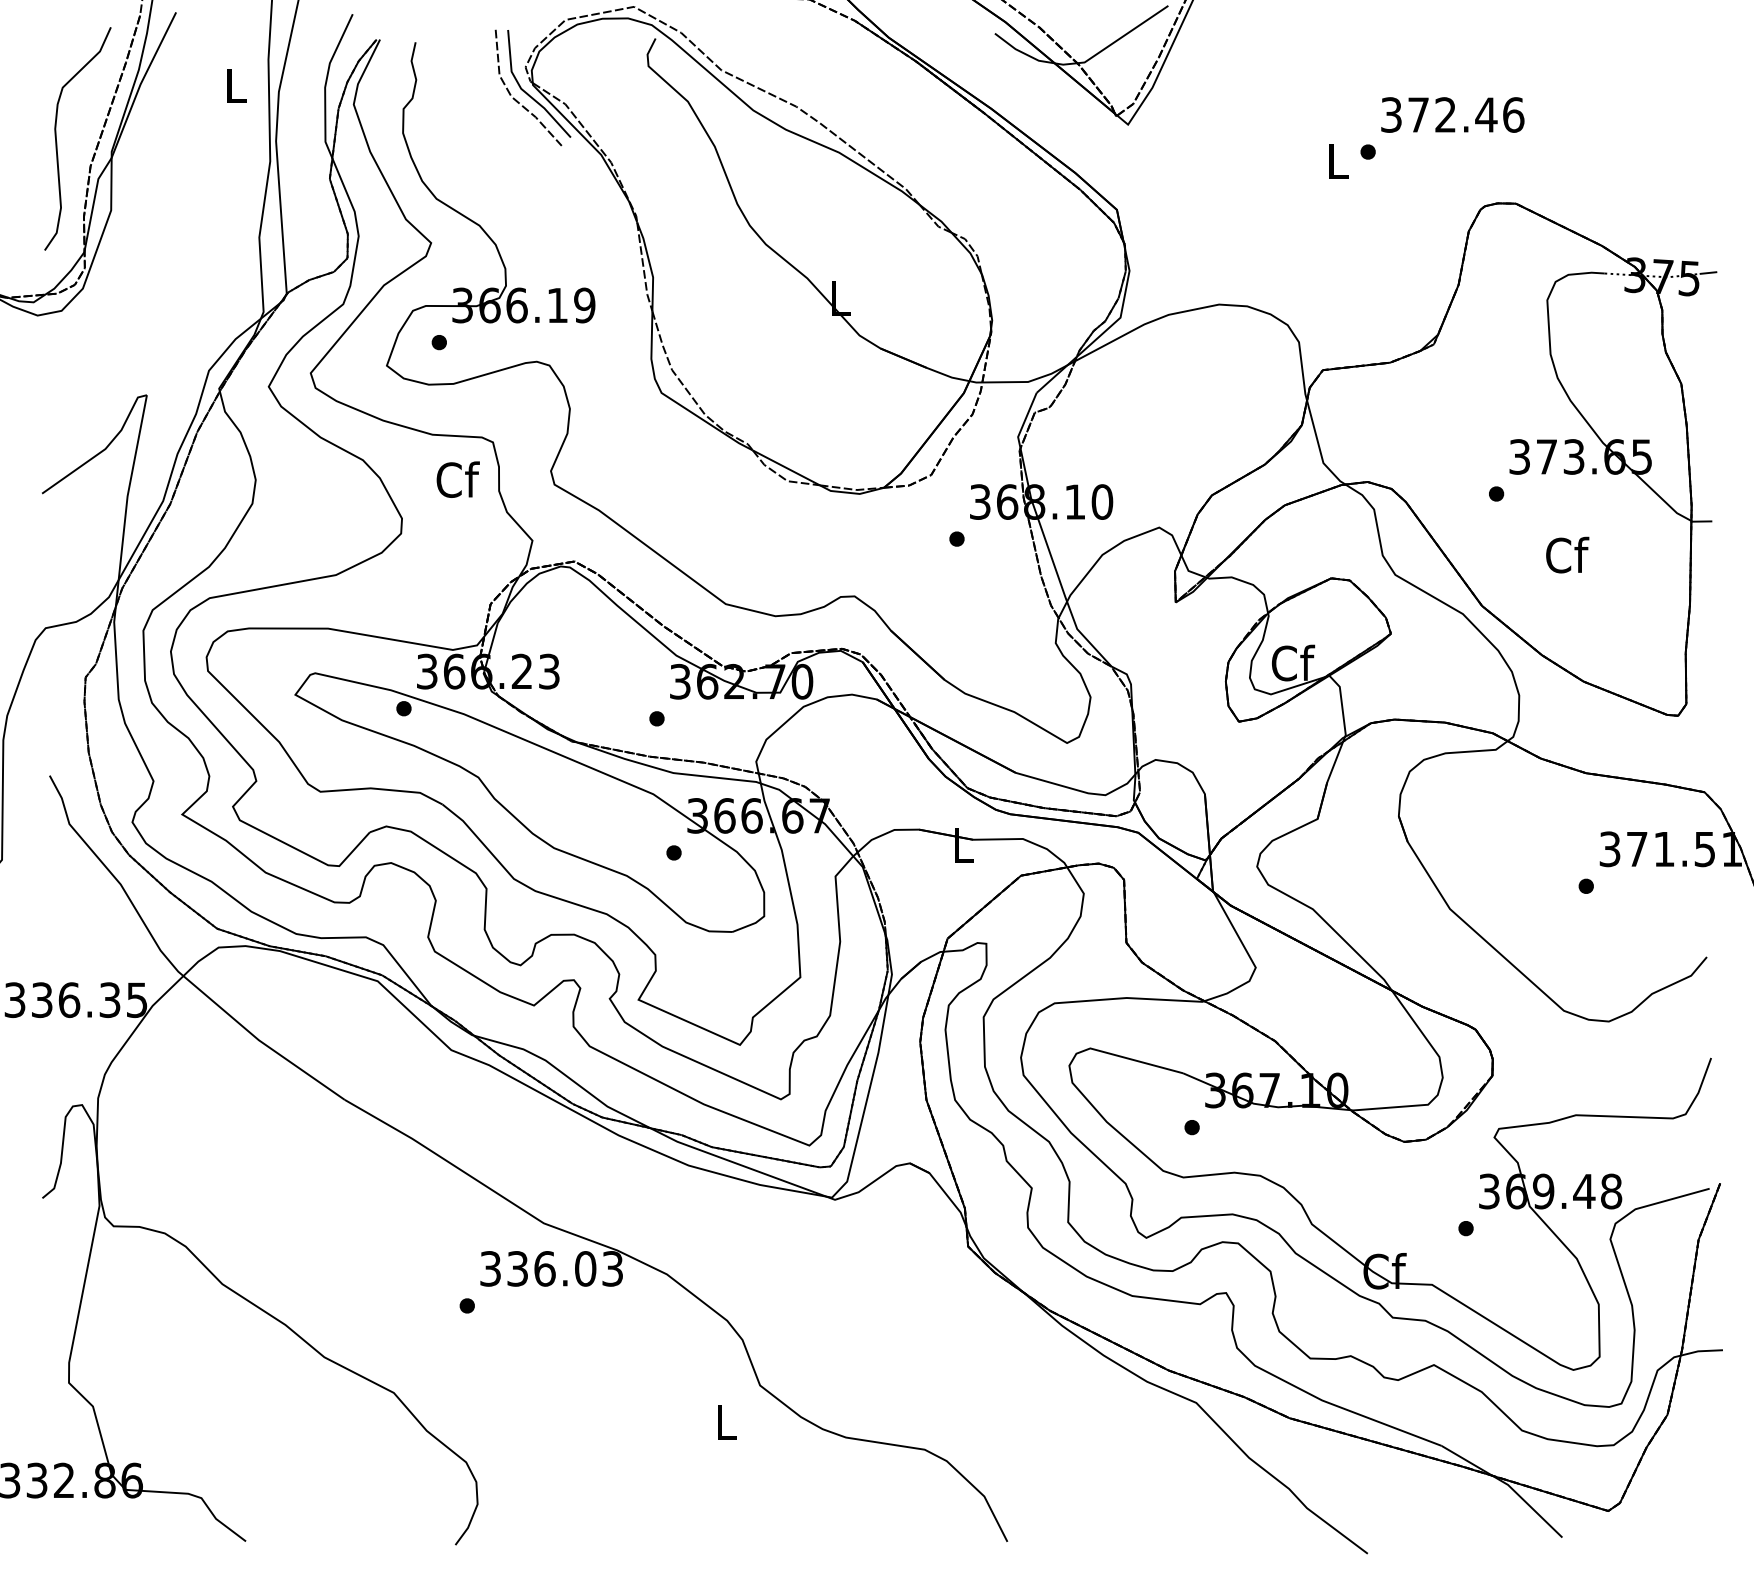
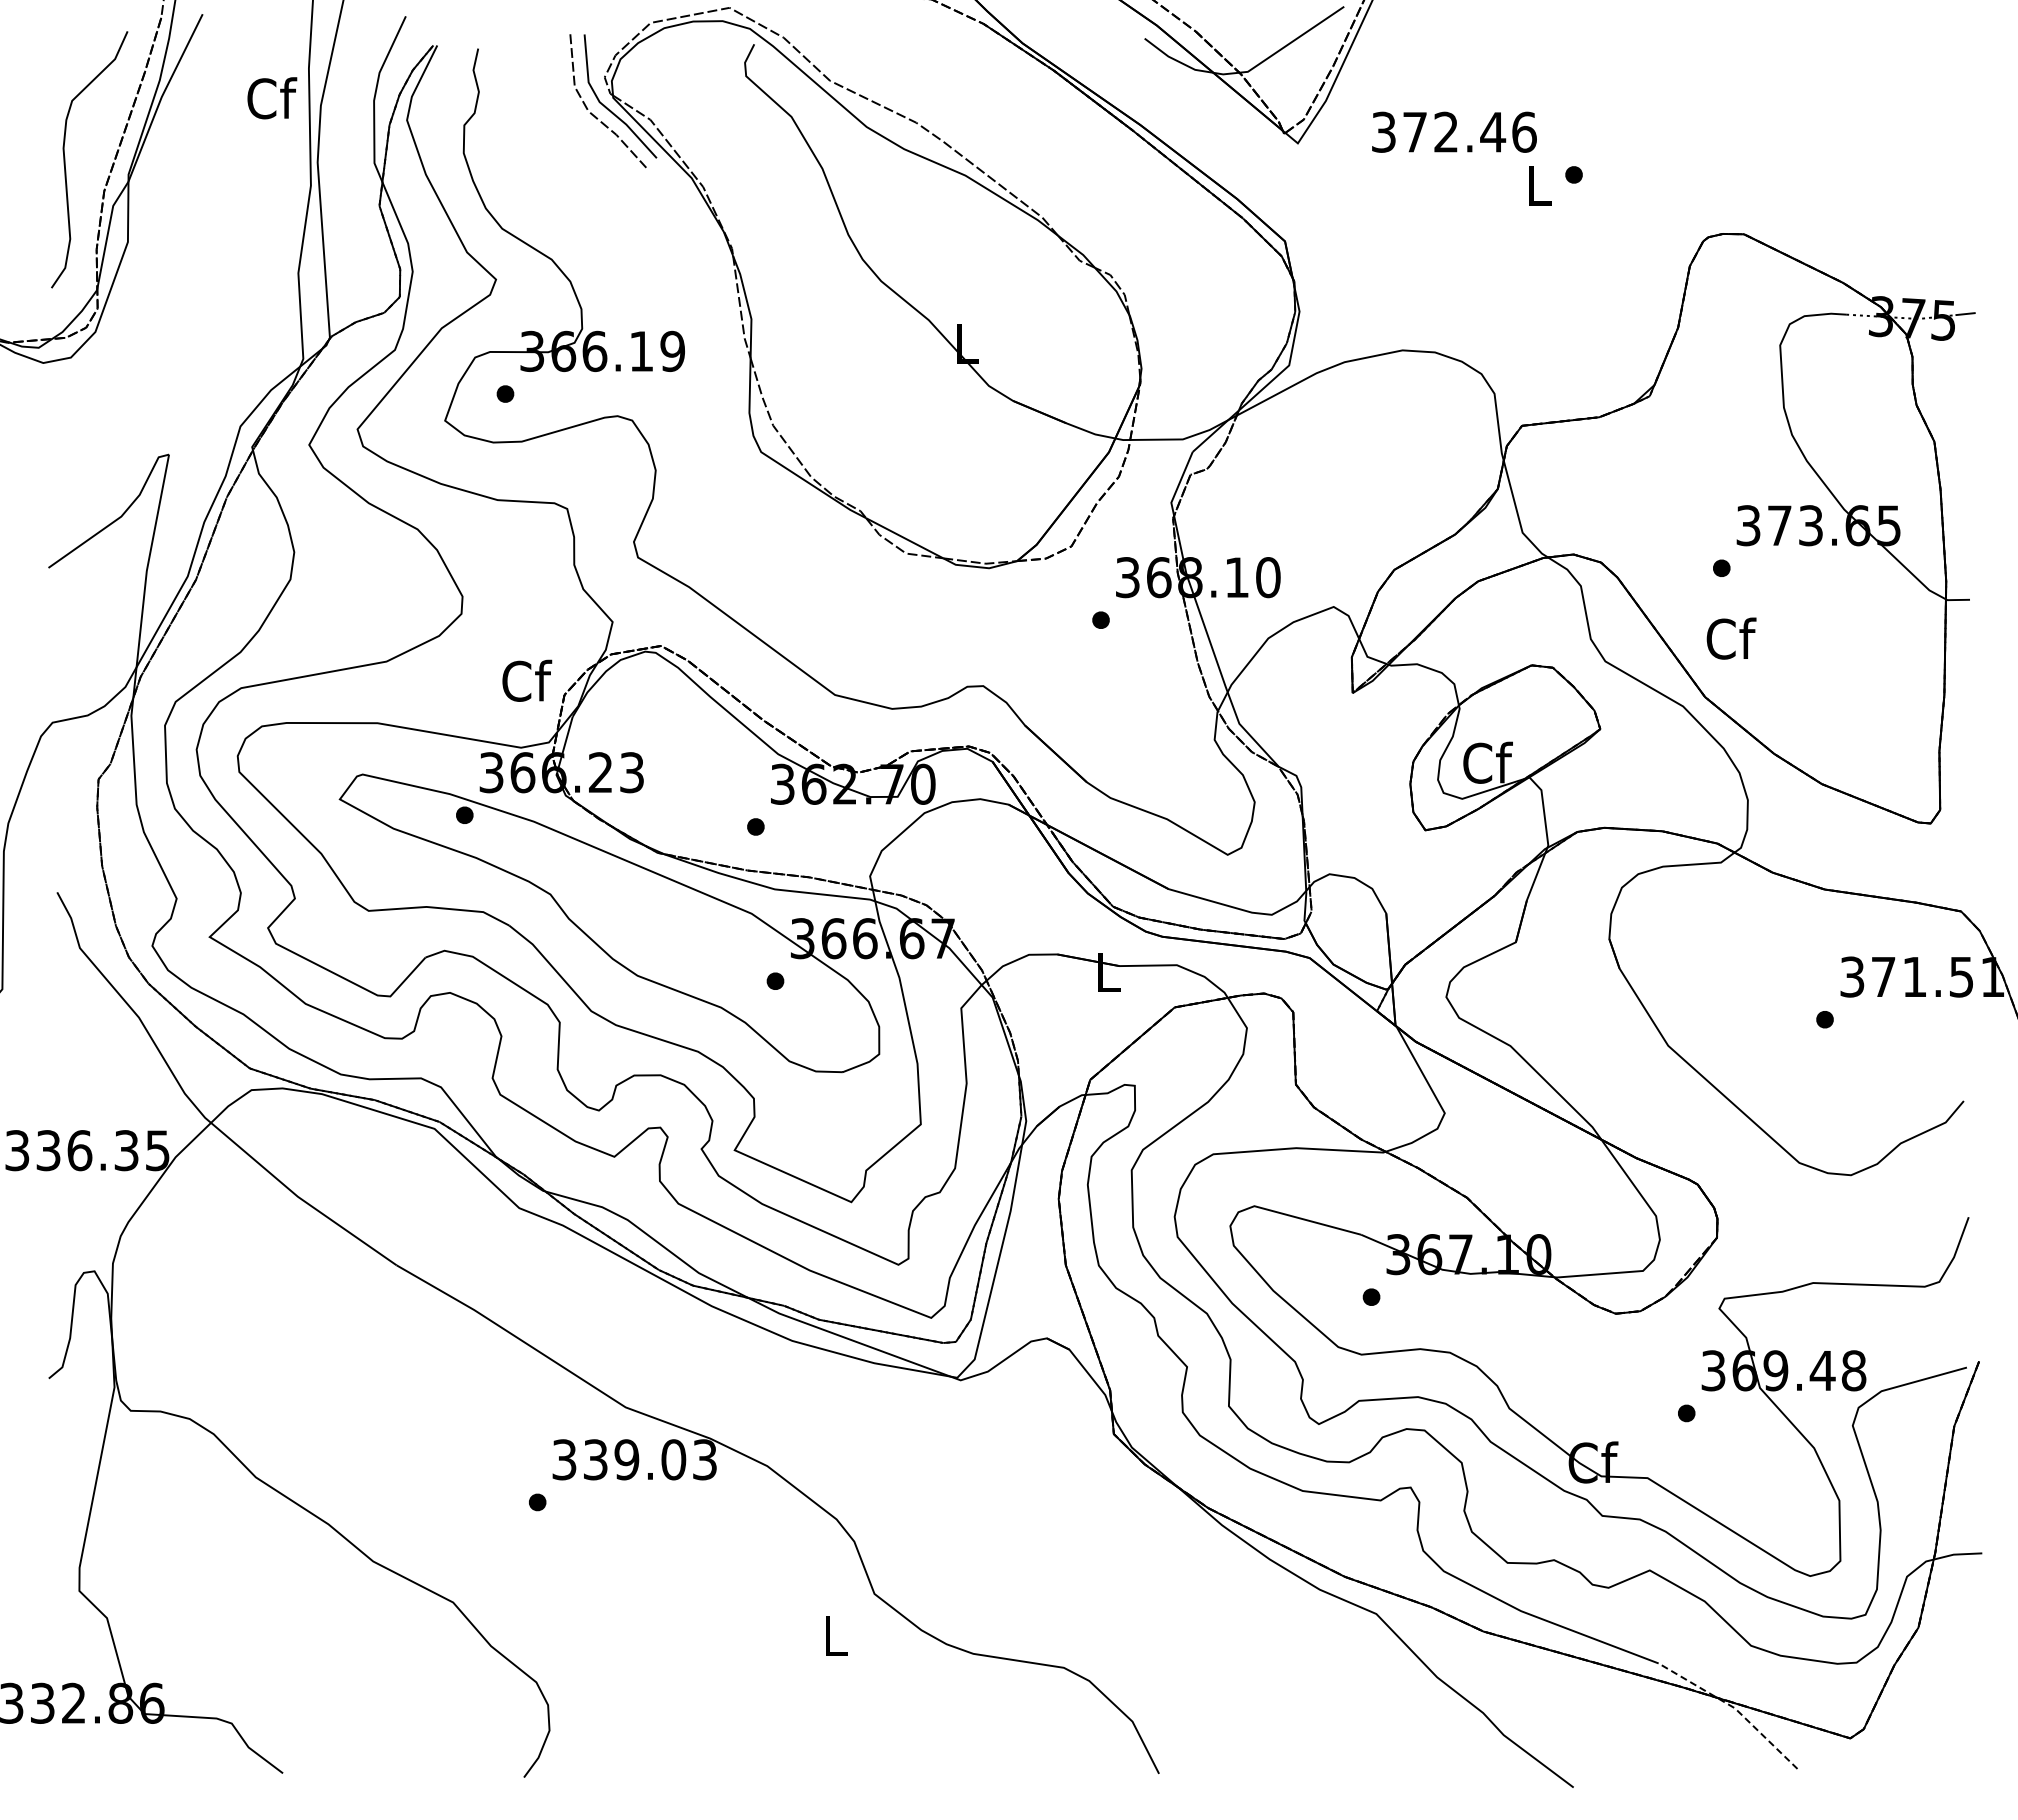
text: (236, 85) -> (272, 98), L -> Cf
text: (1452, 114) -> (1454, 131), moved
text: (458, 479) -> (527, 680), moved
text: (1567, 555) -> (1731, 638), moved
text: (544, 1268) -> (626, 1459), 336.03 -> 339.03
line: (1508, 1485) -> (1735, 1708), solid -> dashed

